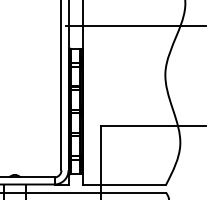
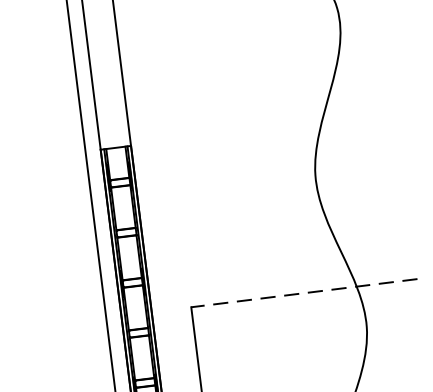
line: (135, 25) -> (238, 82), removed
line: (153, 125) -> (303, 292), solid -> dashed

